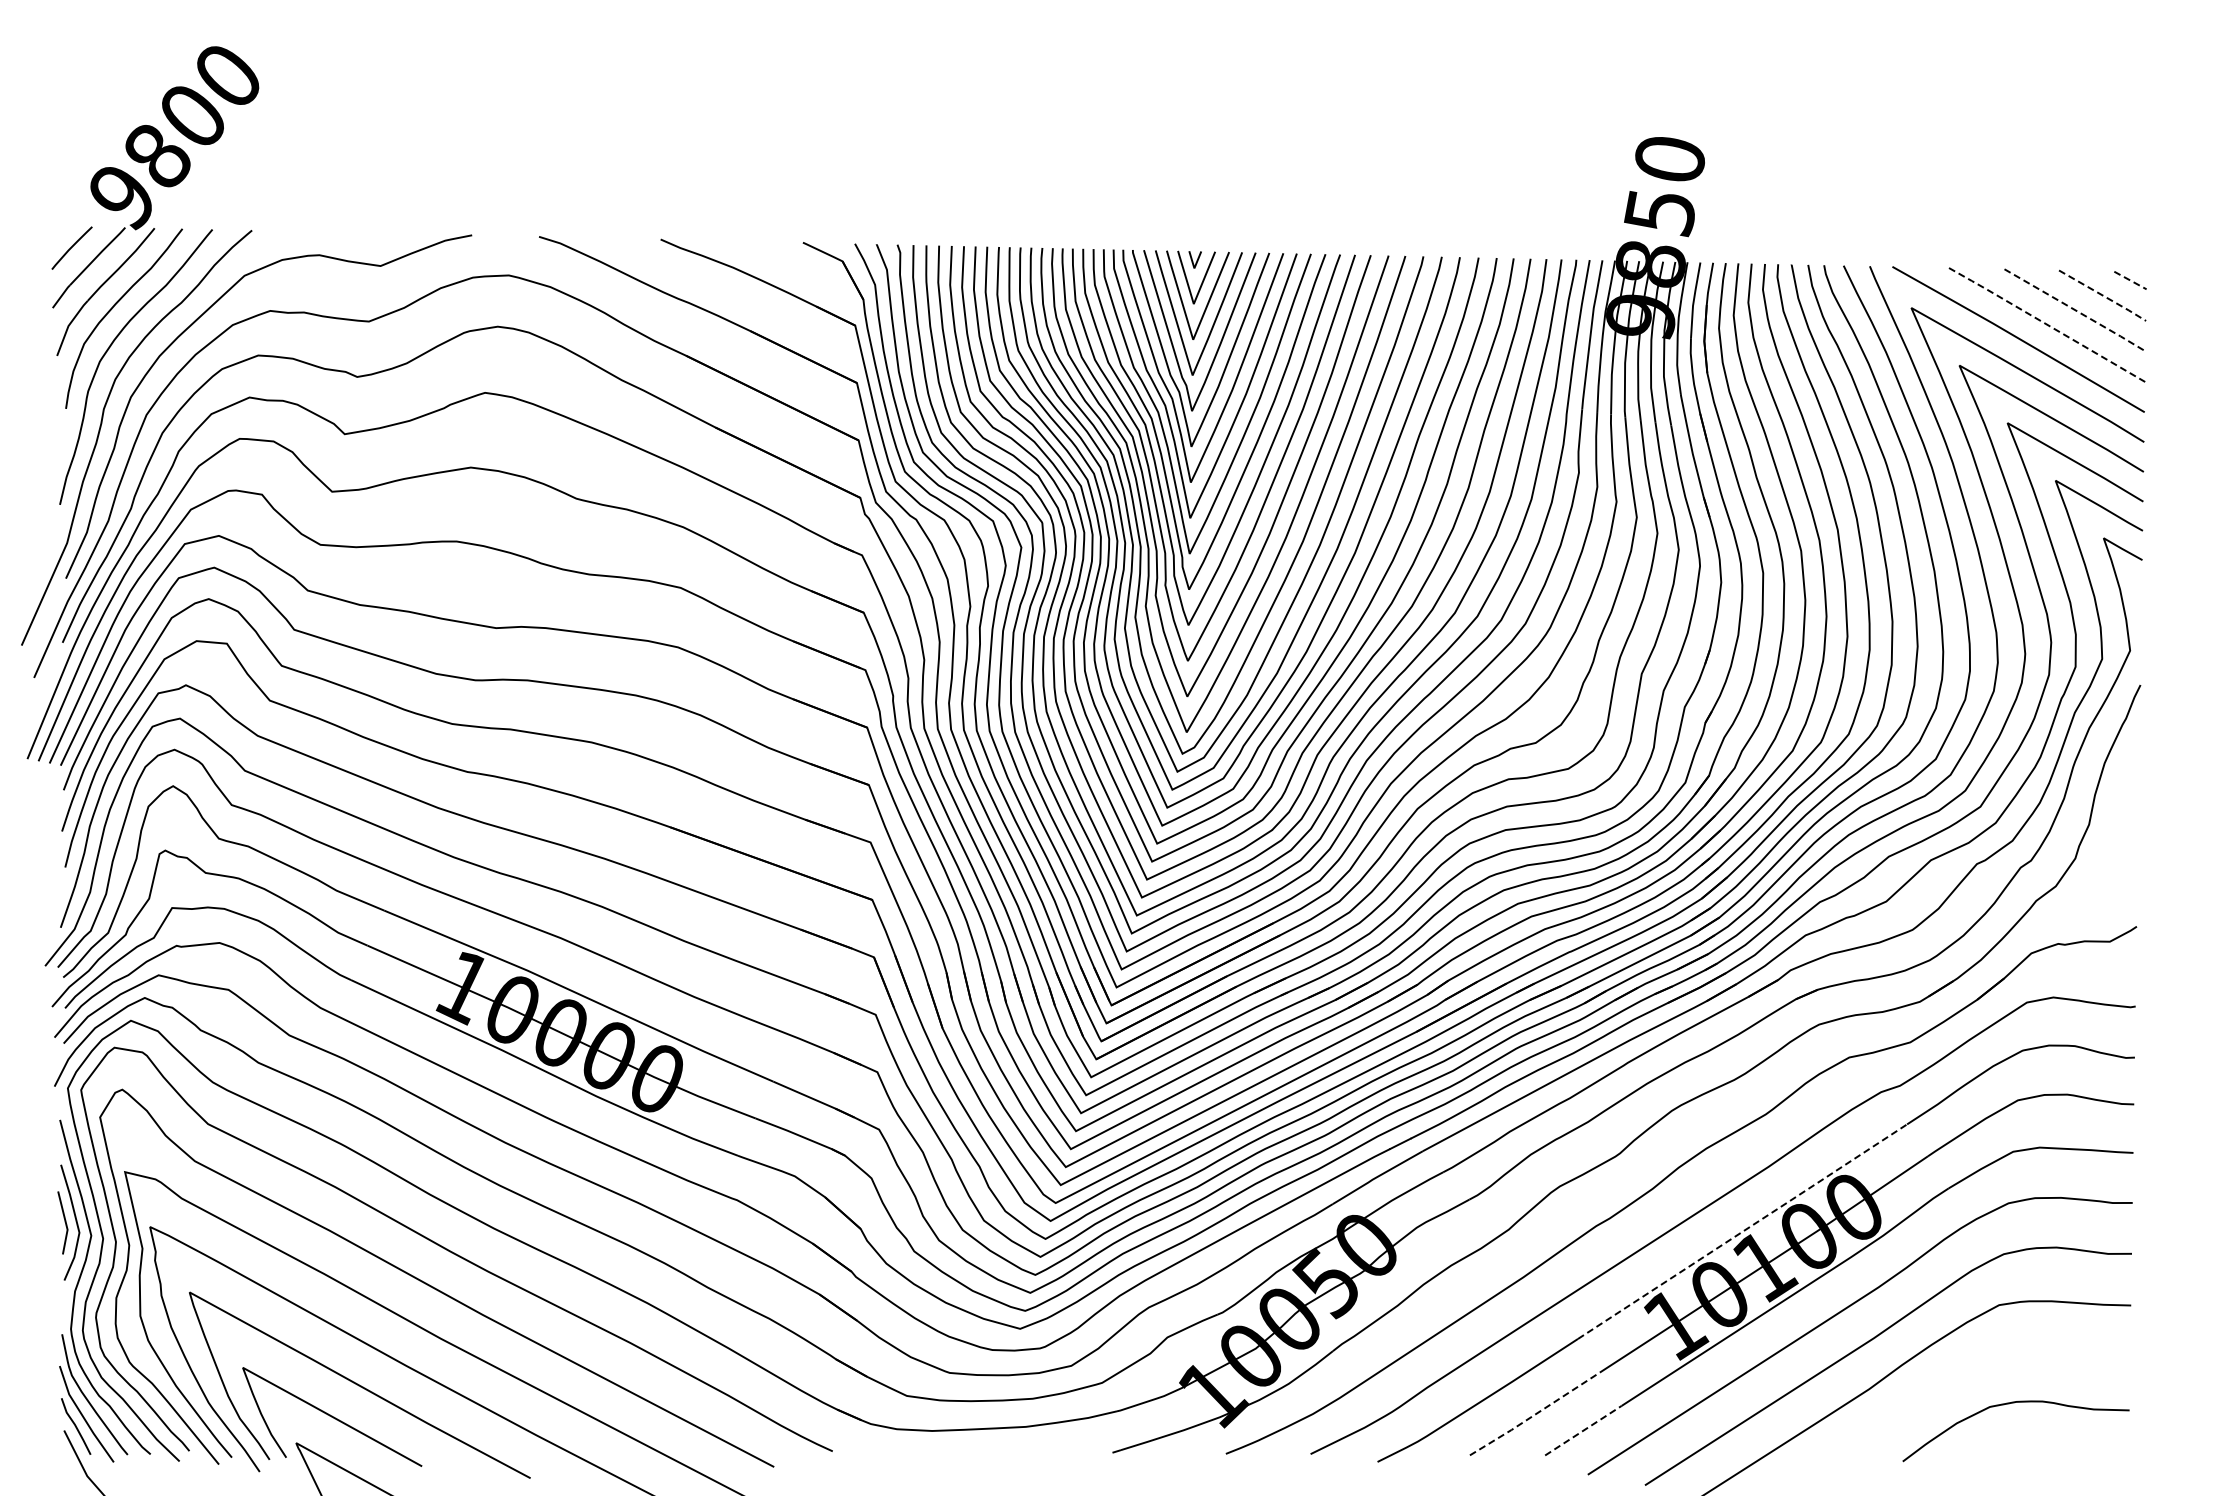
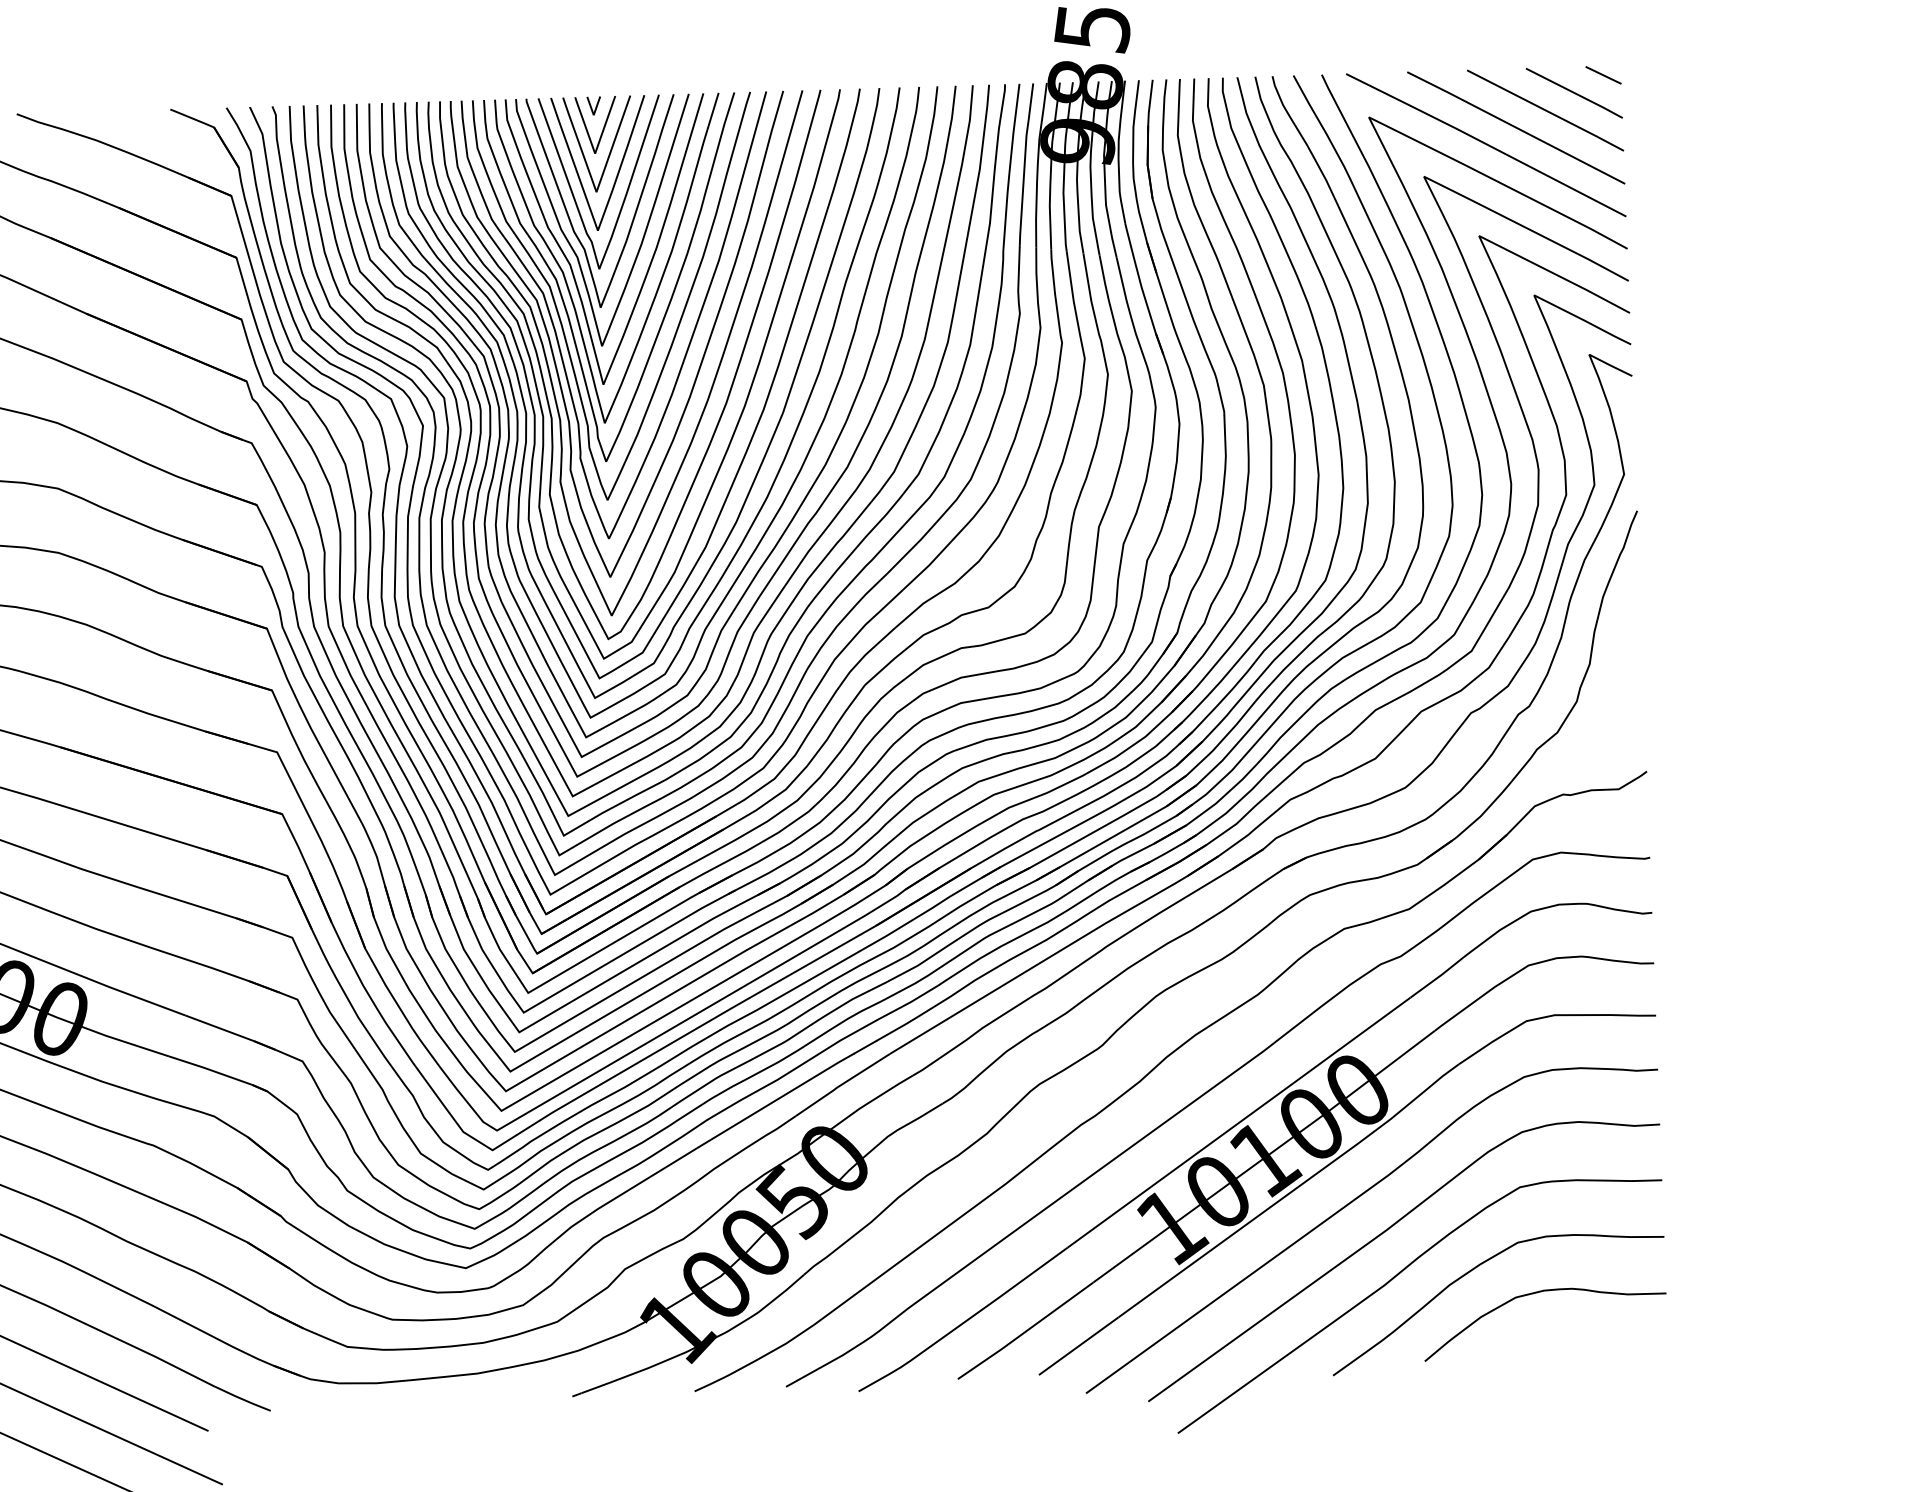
line: (2130, 280) -> (1603, 75), dashed -> solid
line: (2103, 296) -> (1575, 94), dashed -> solid
line: (2075, 310) -> (1545, 110), dashed -> solid
line: (2046, 324) -> (1515, 127), dashed -> solid
line: (1743, 1231) -> (1240, 1122), dashed -> solid
curve: (1954, 1378) -> (1475, 1268), added
line: (1534, 1414) -> (1025, 1331), dashed -> solid
line: (1583, 1430) -> (1078, 1345), dashed -> solid

